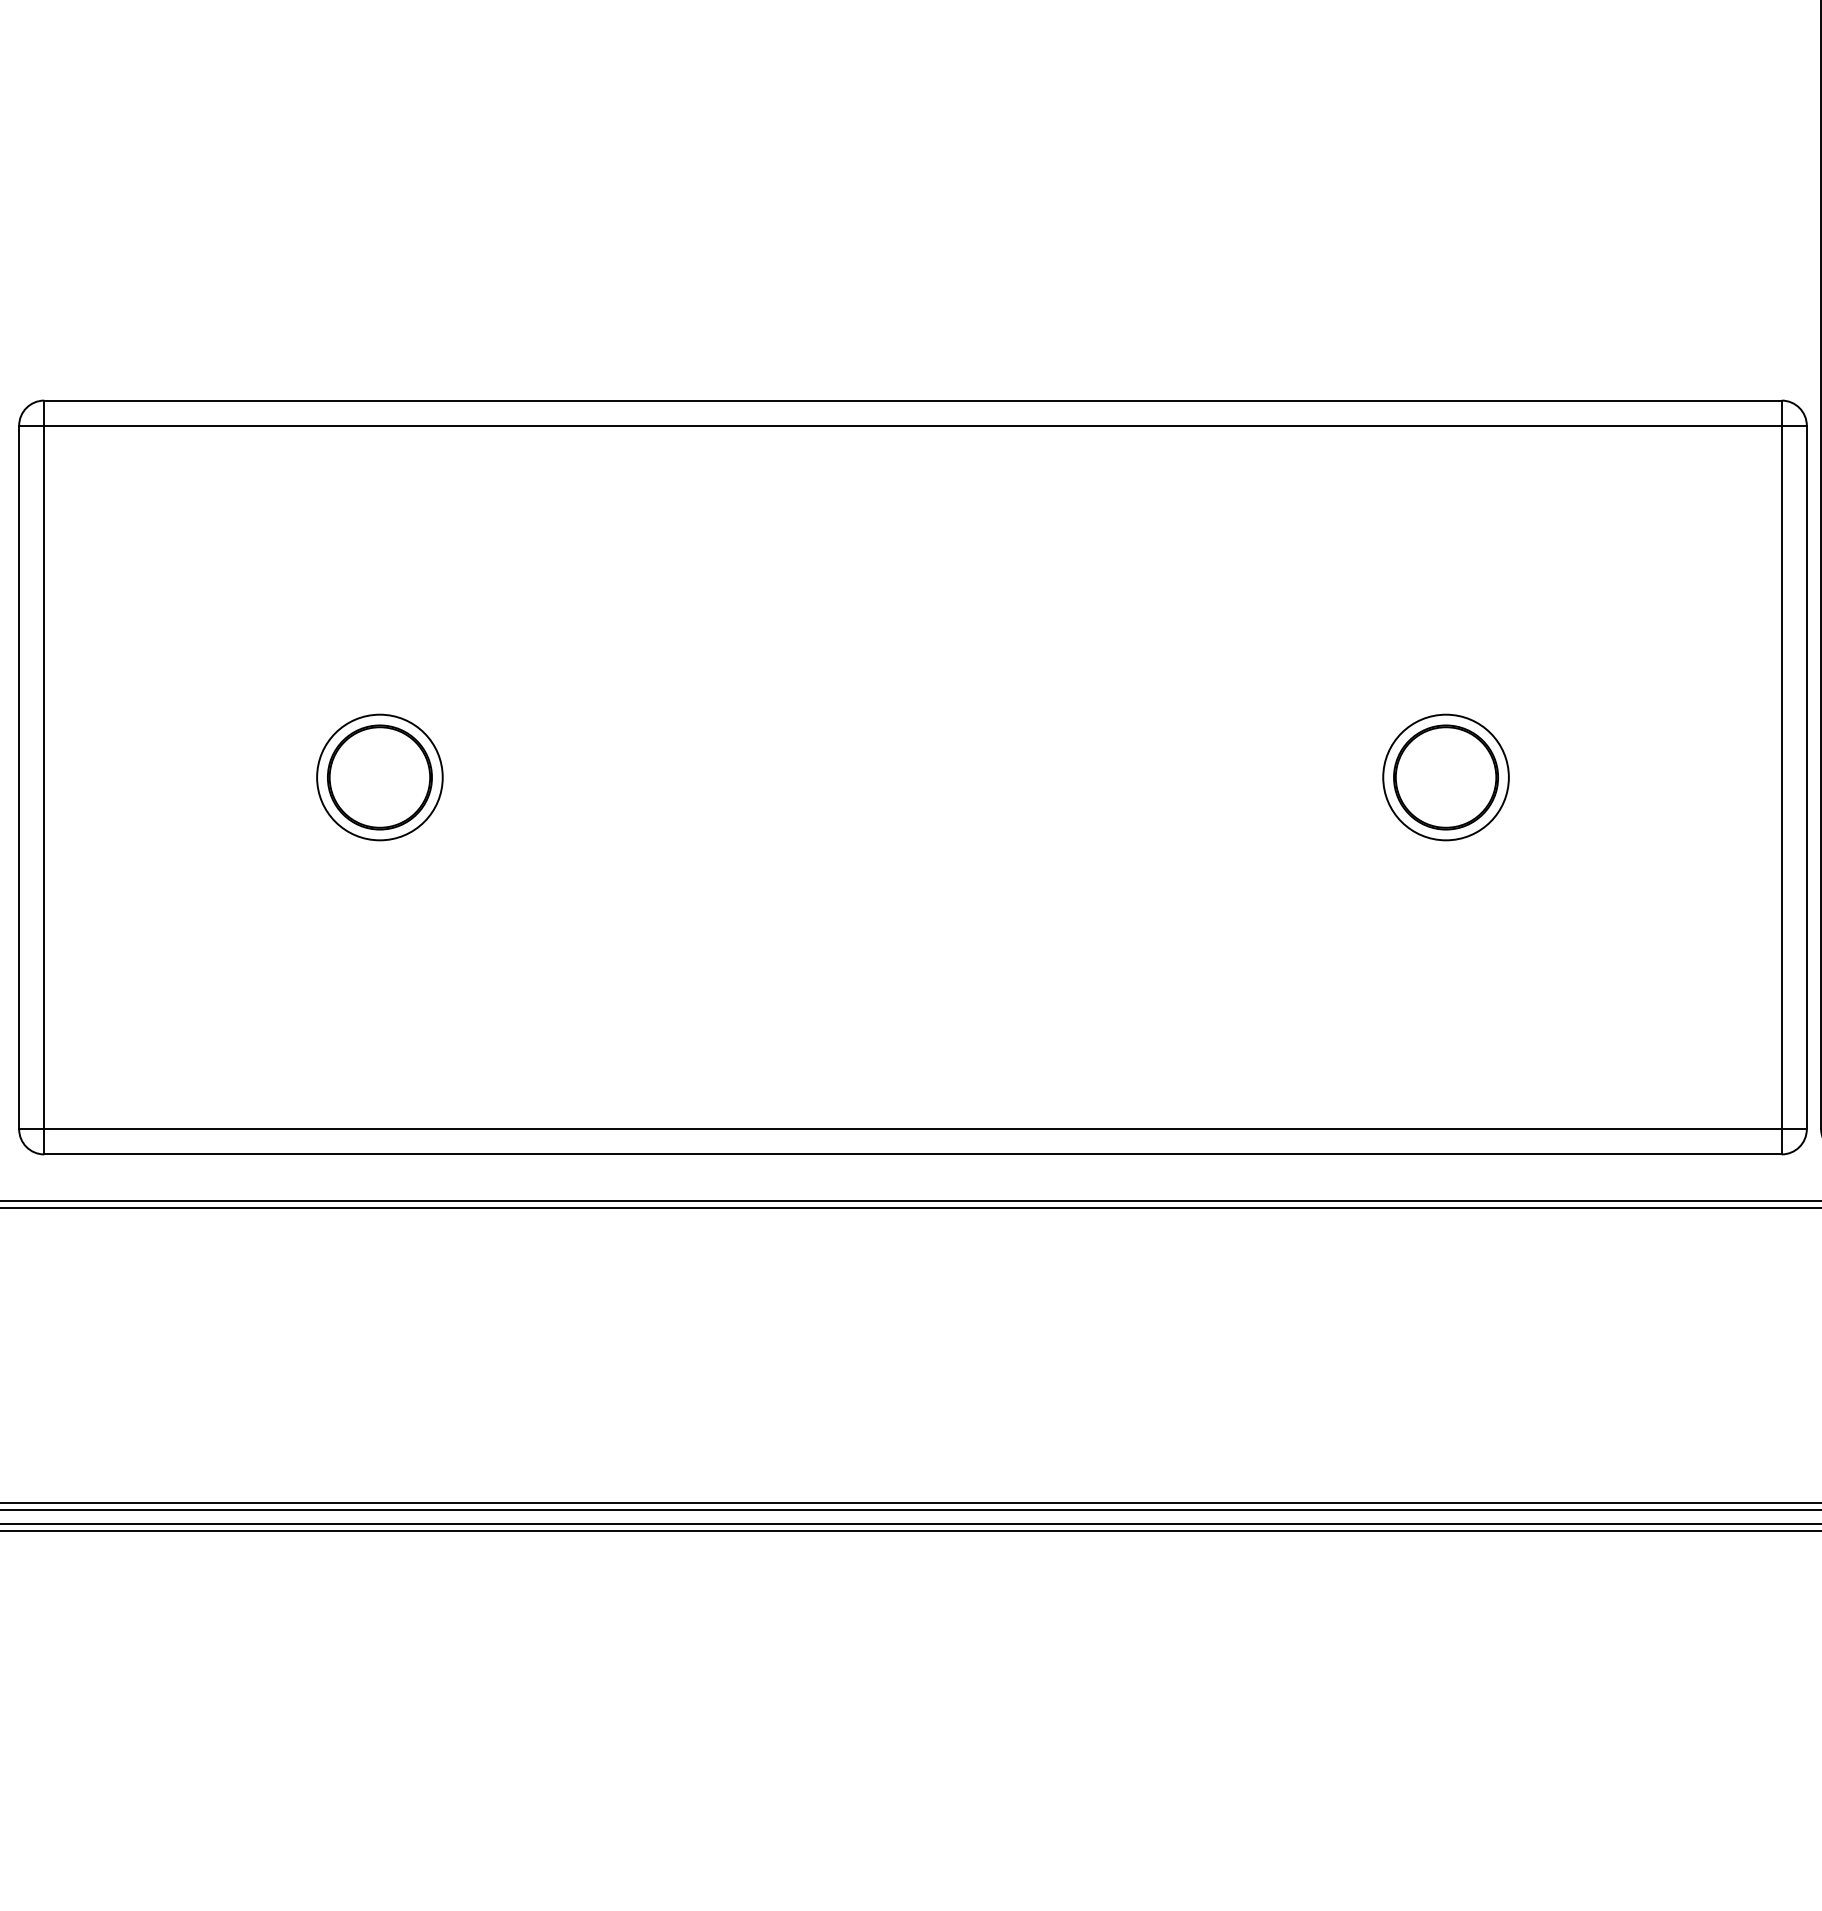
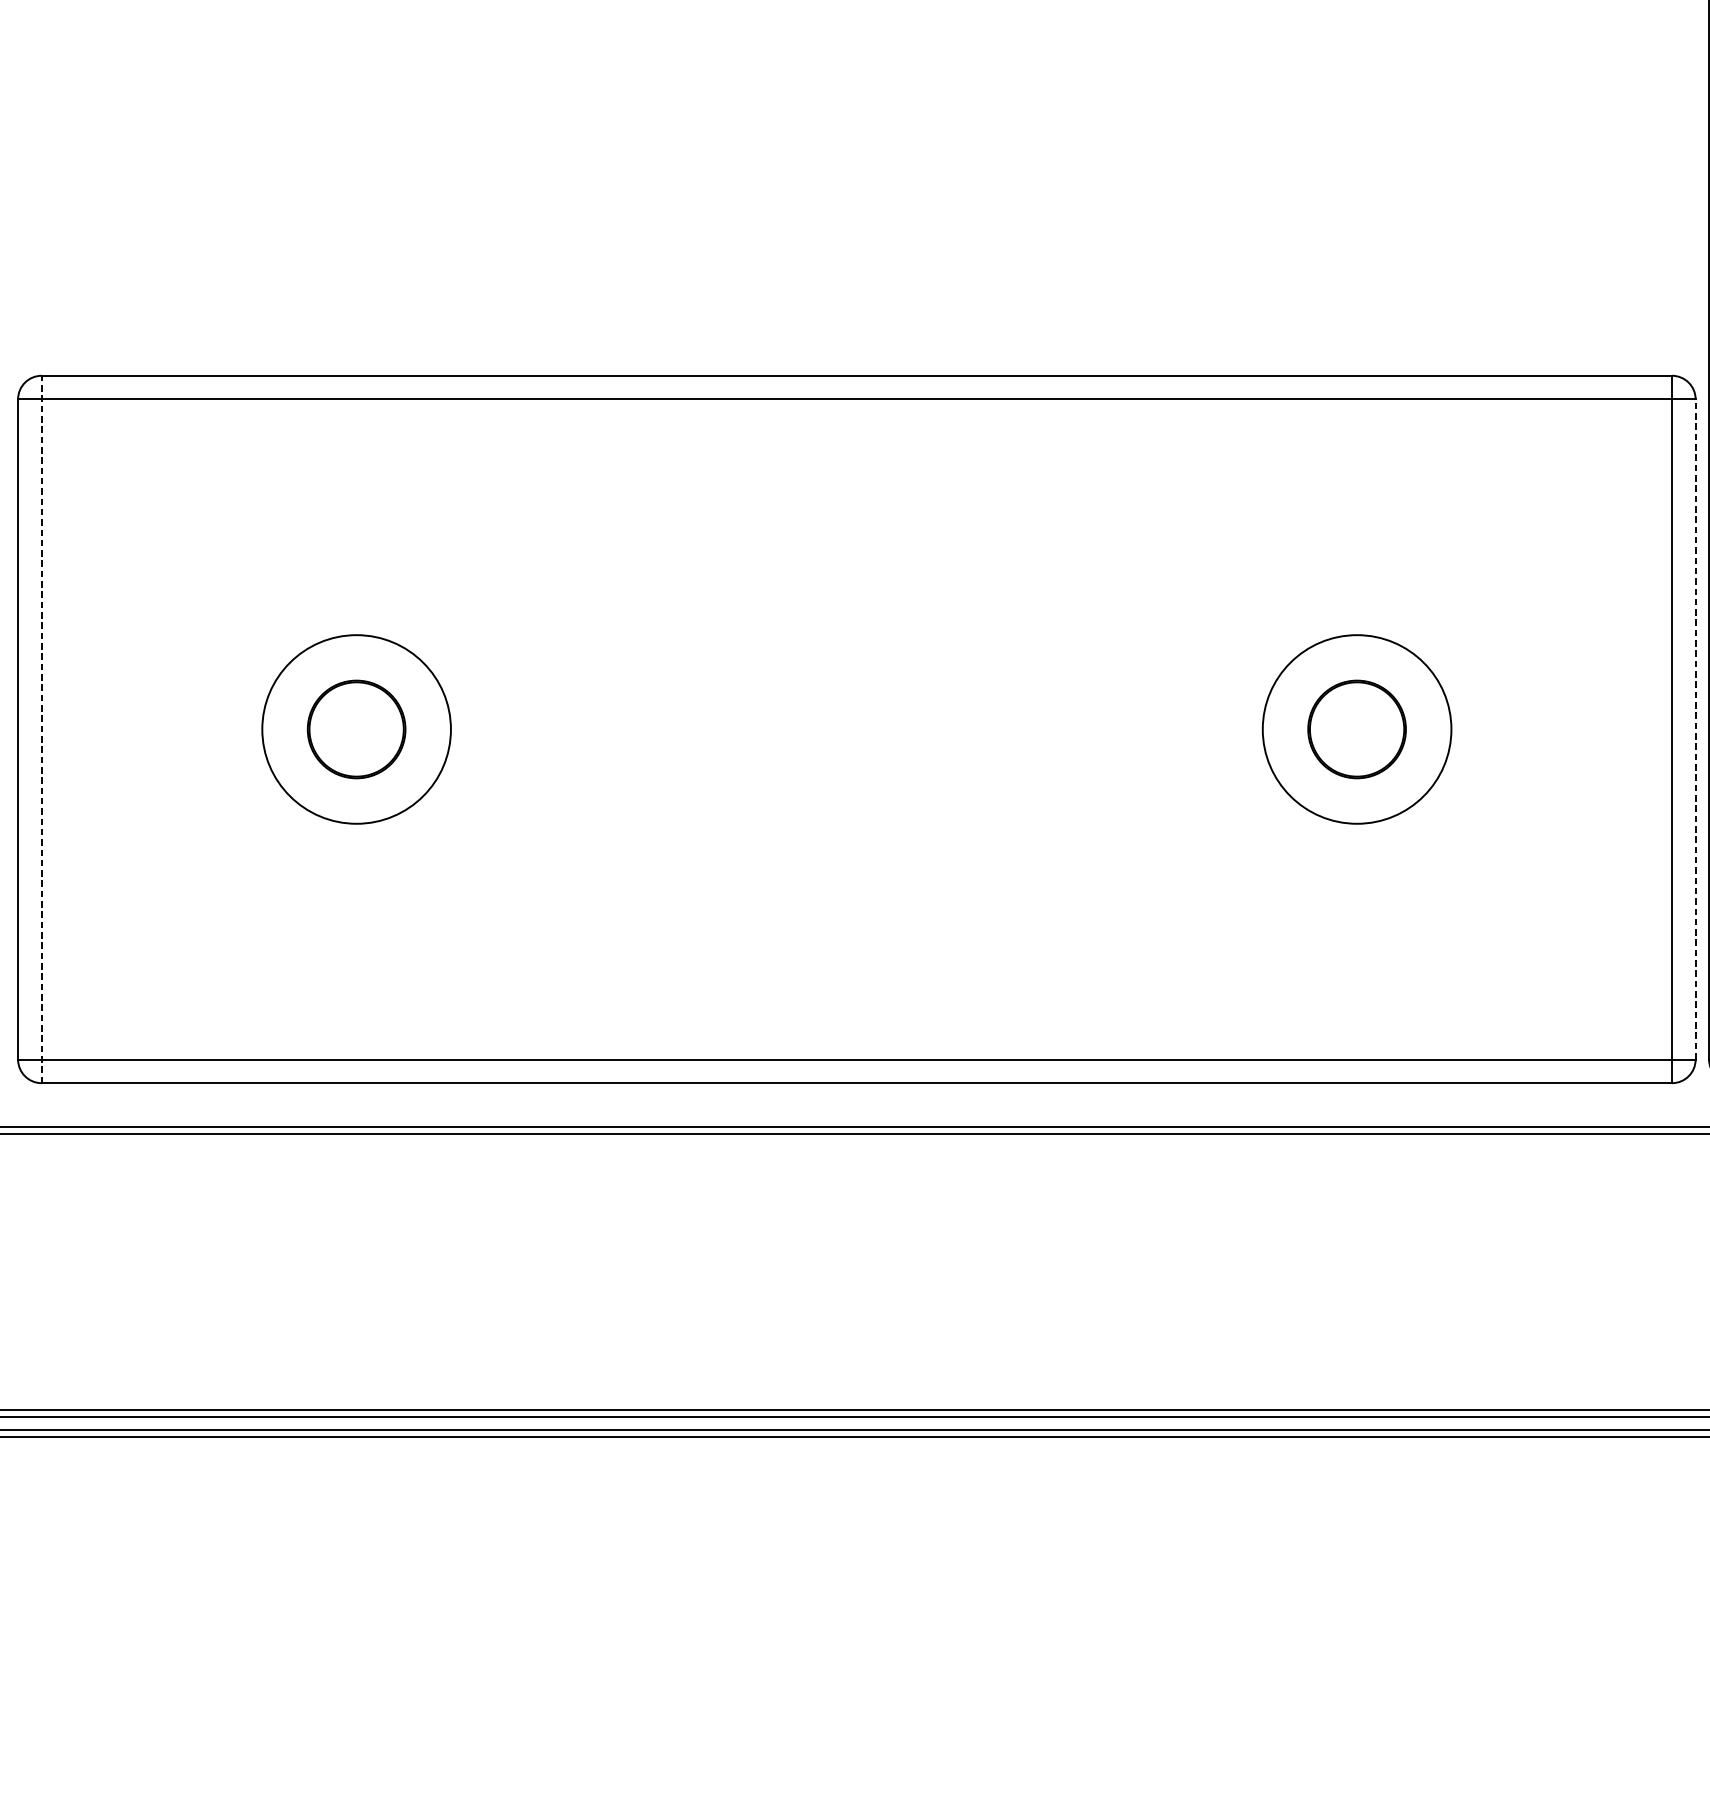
line: (44, 777) -> (41, 729), solid -> dashed
circle: (379, 777) -> (356, 729), size x1.6
circle: (1445, 777) -> (1356, 729), size x1.6
line: (1806, 777) -> (1695, 729), solid -> dashed

